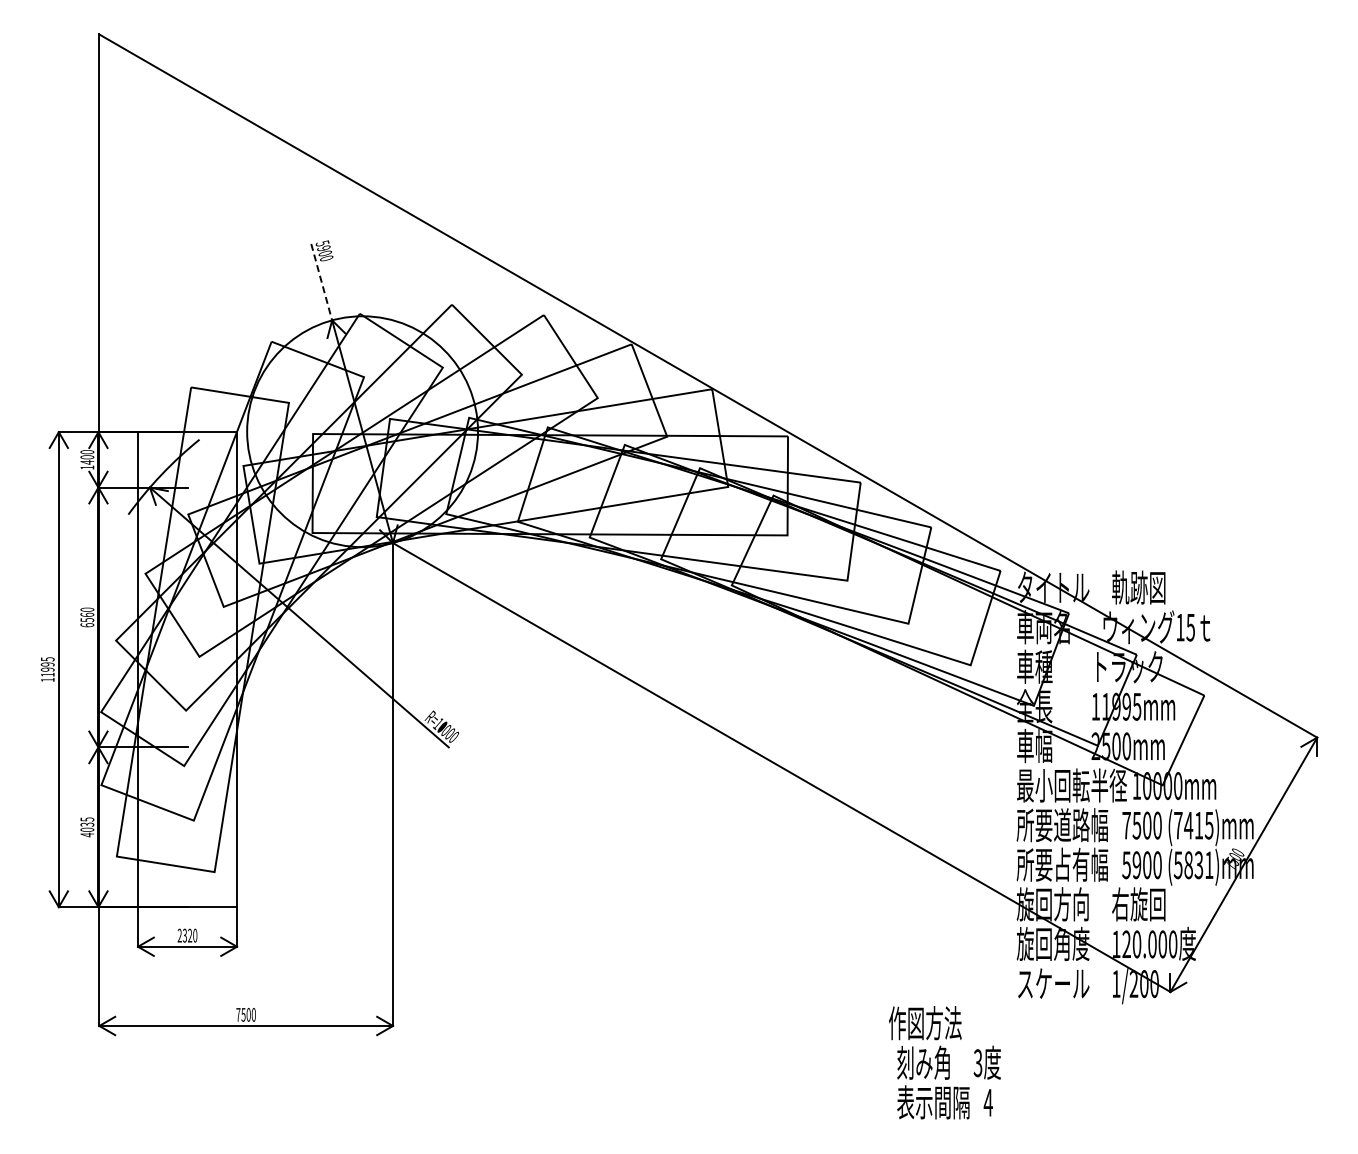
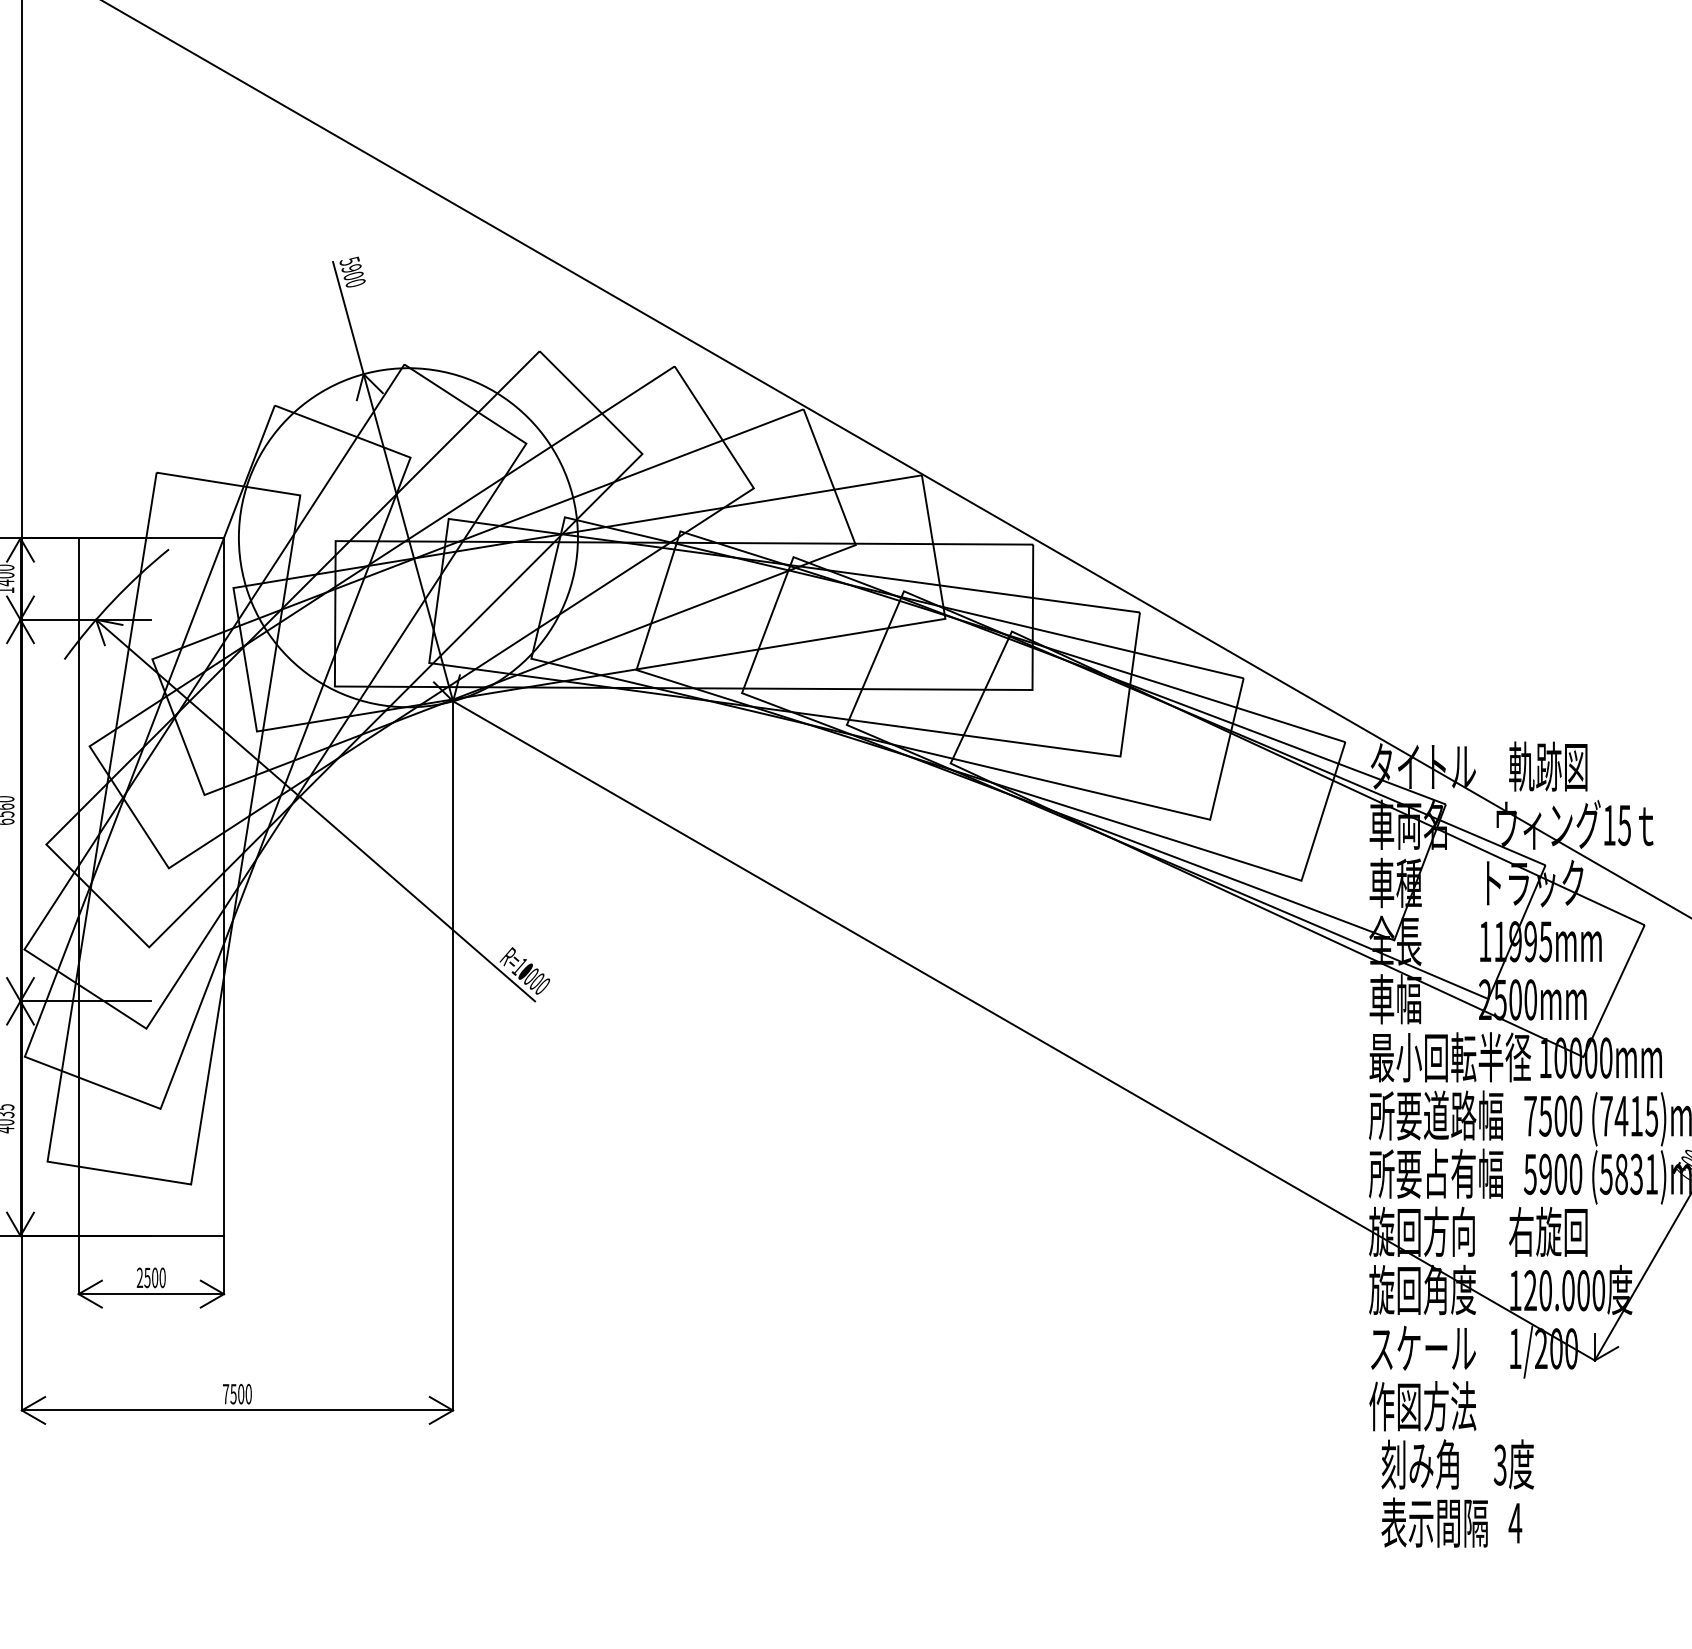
line: (321, 282) -> (348, 318), dashed -> solid
text: (187, 935) -> (151, 1277), 2320 -> 2500
text: (944, 1062) -> (1450, 1464), moved

